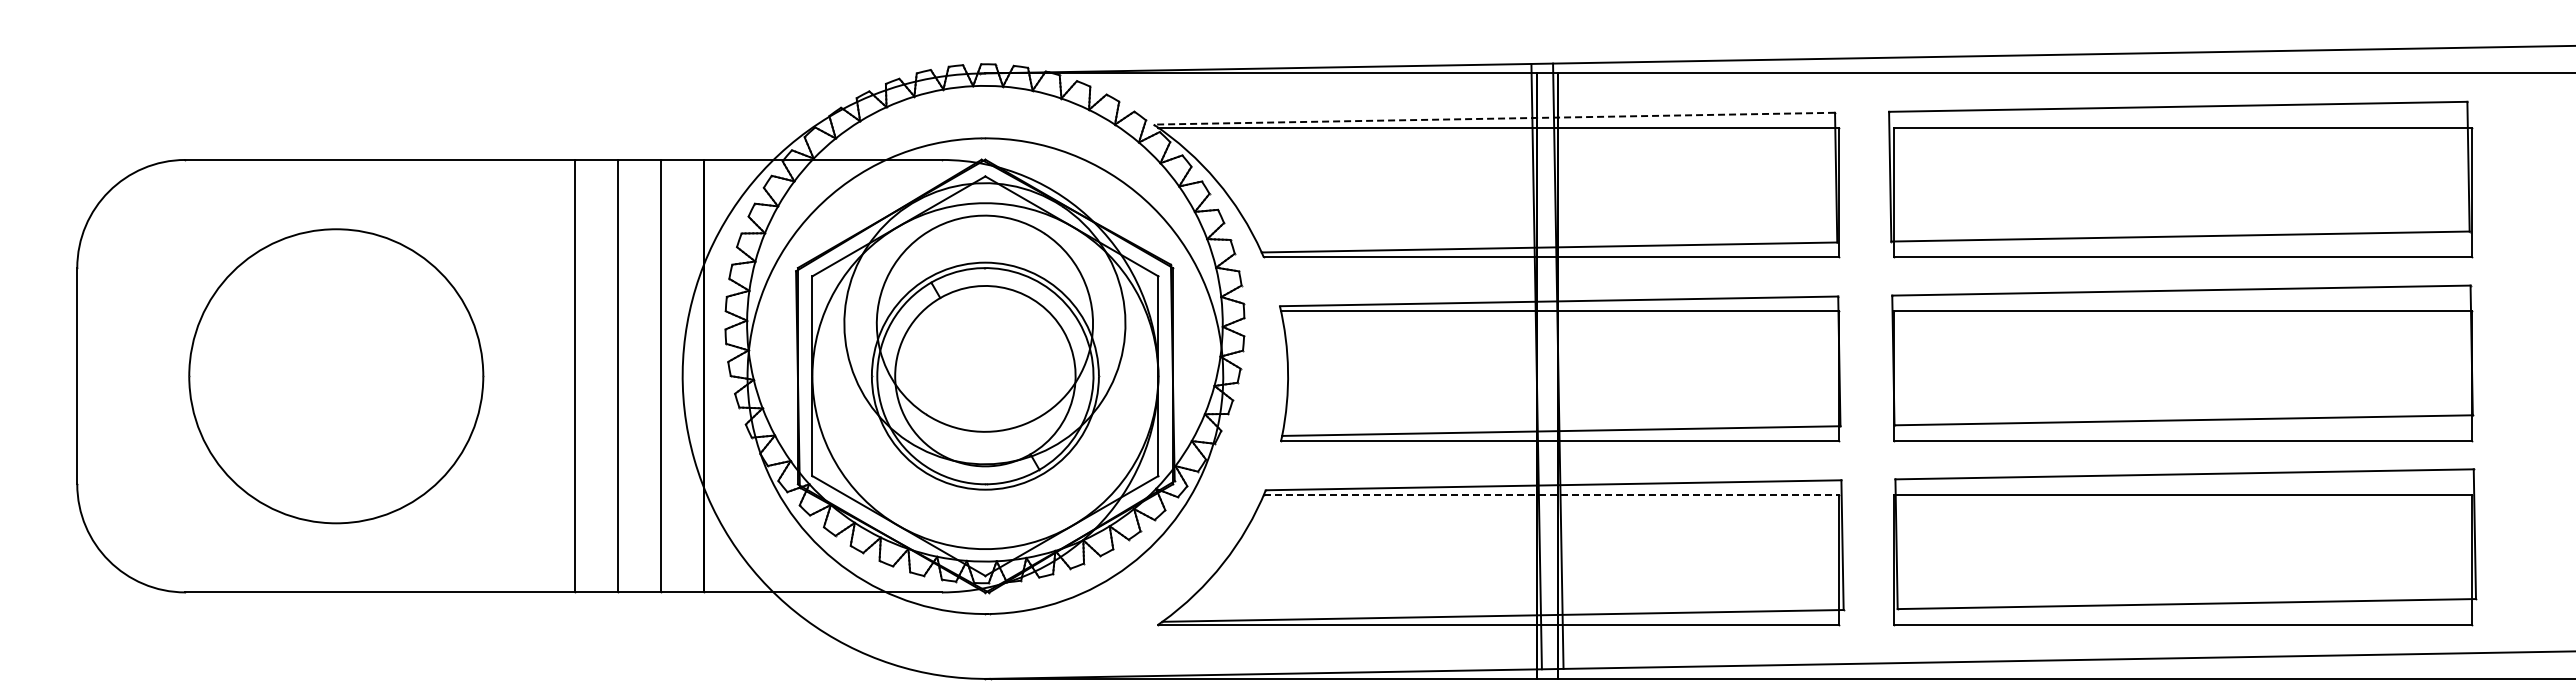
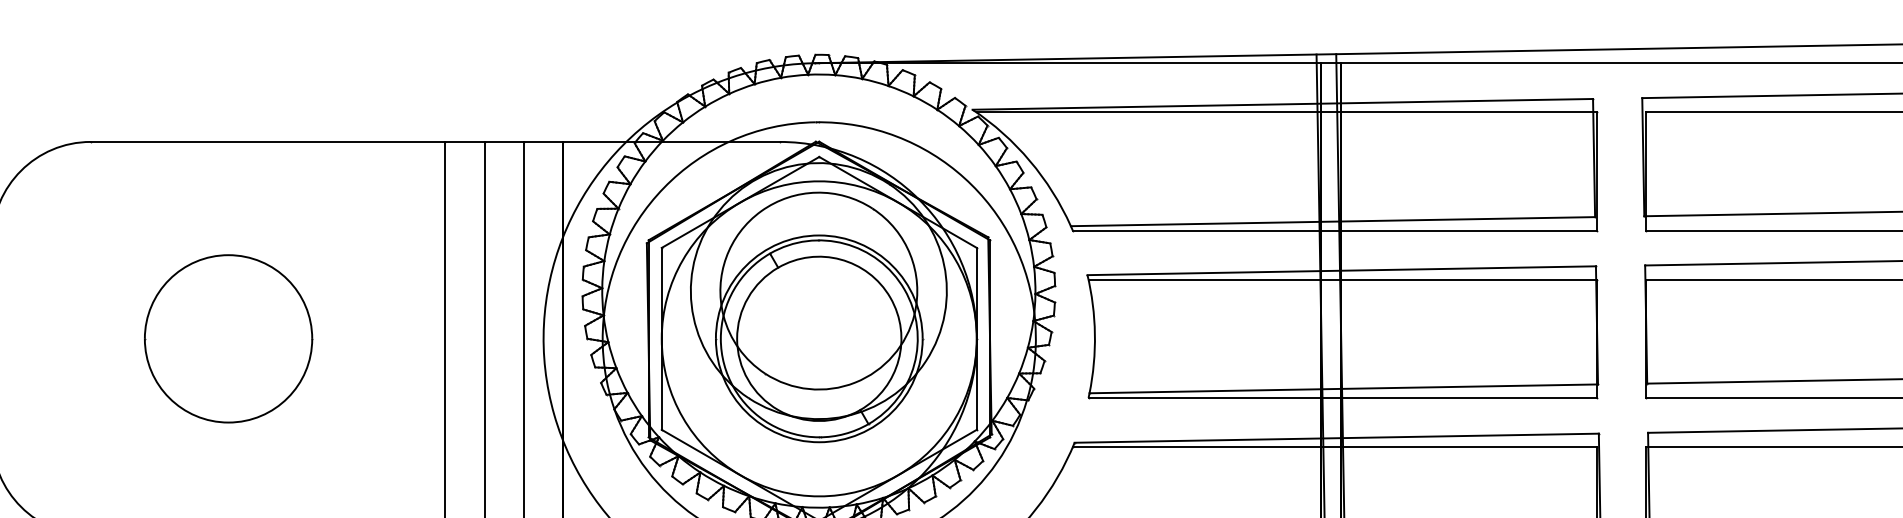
line: (1494, 118) -> (1282, 104), dashed -> solid
part: (337, 375) -> (229, 338), size x0.62
line: (1551, 495) -> (1334, 447), dashed -> solid

